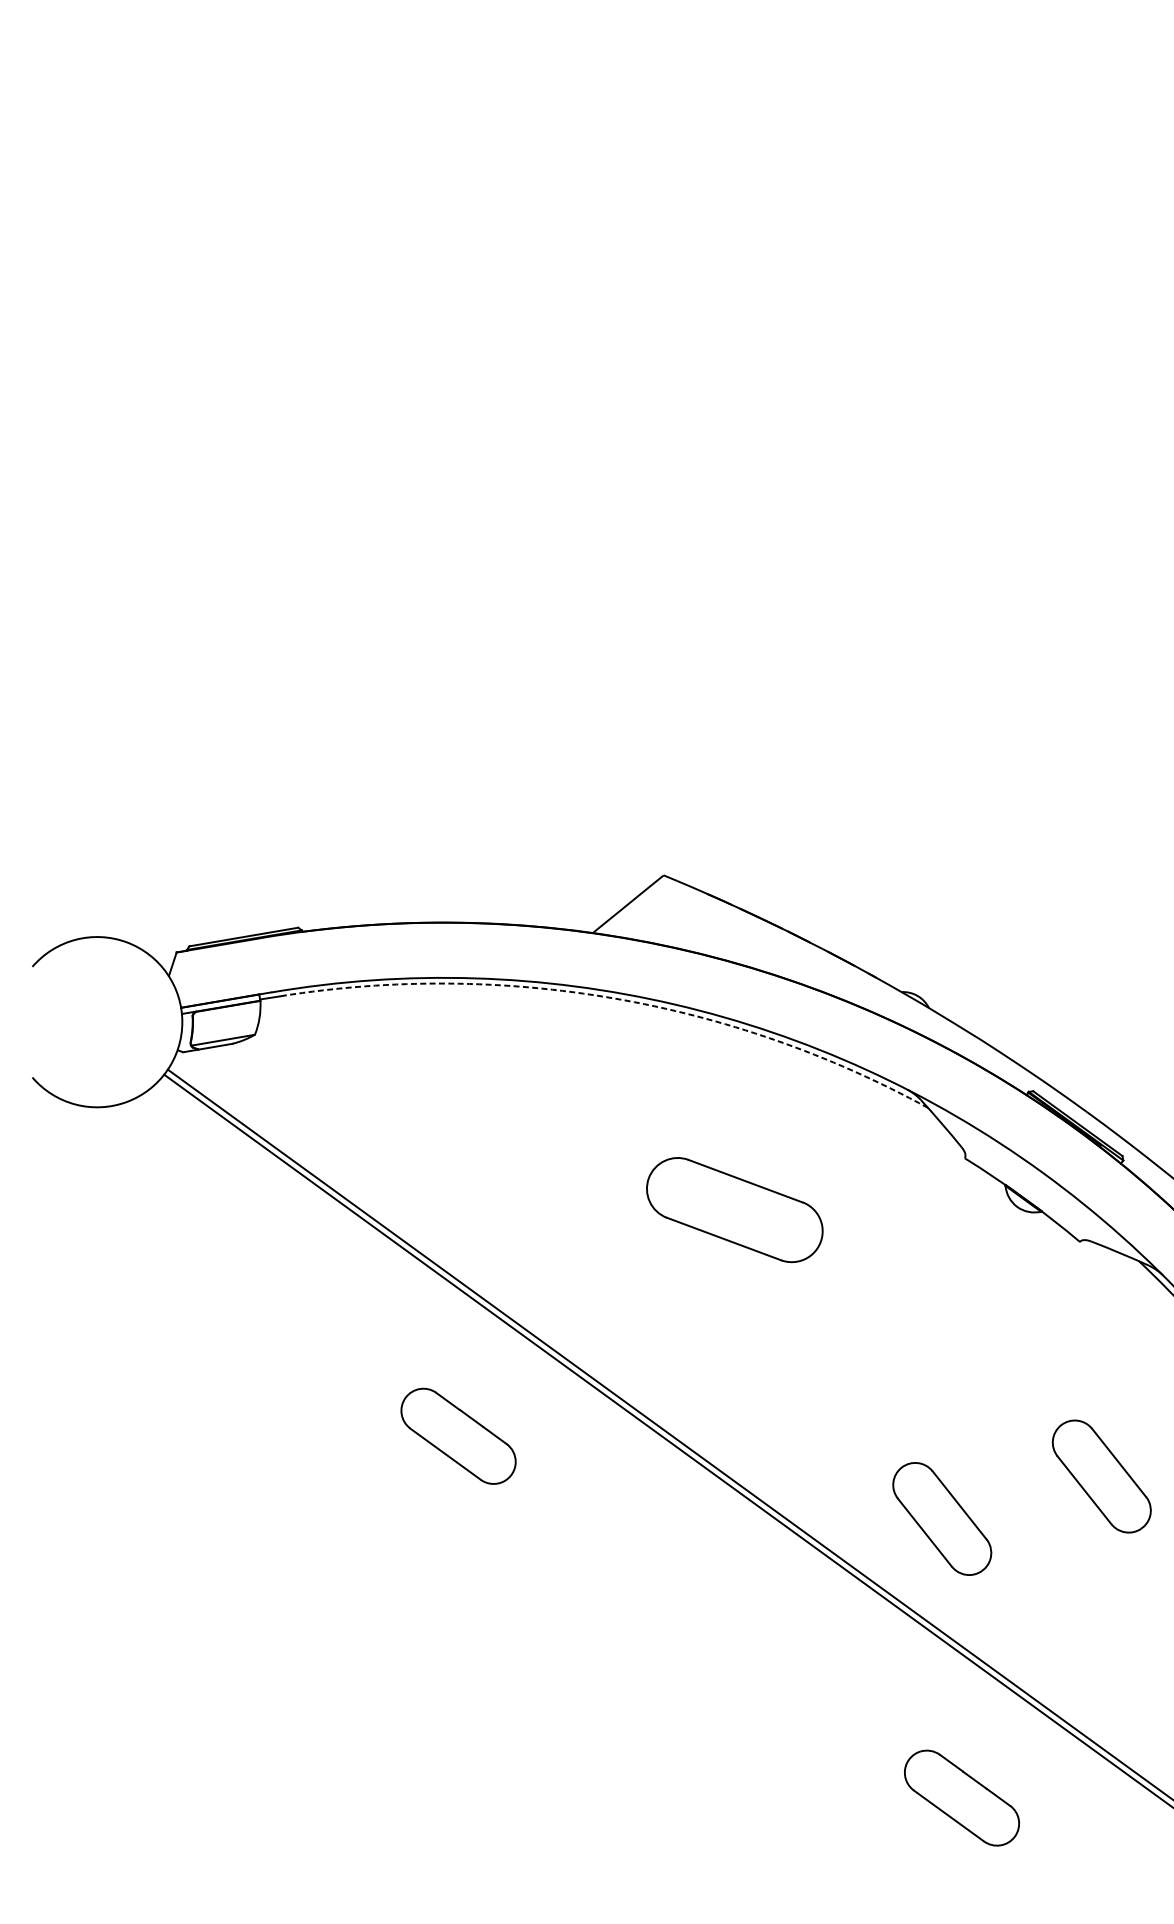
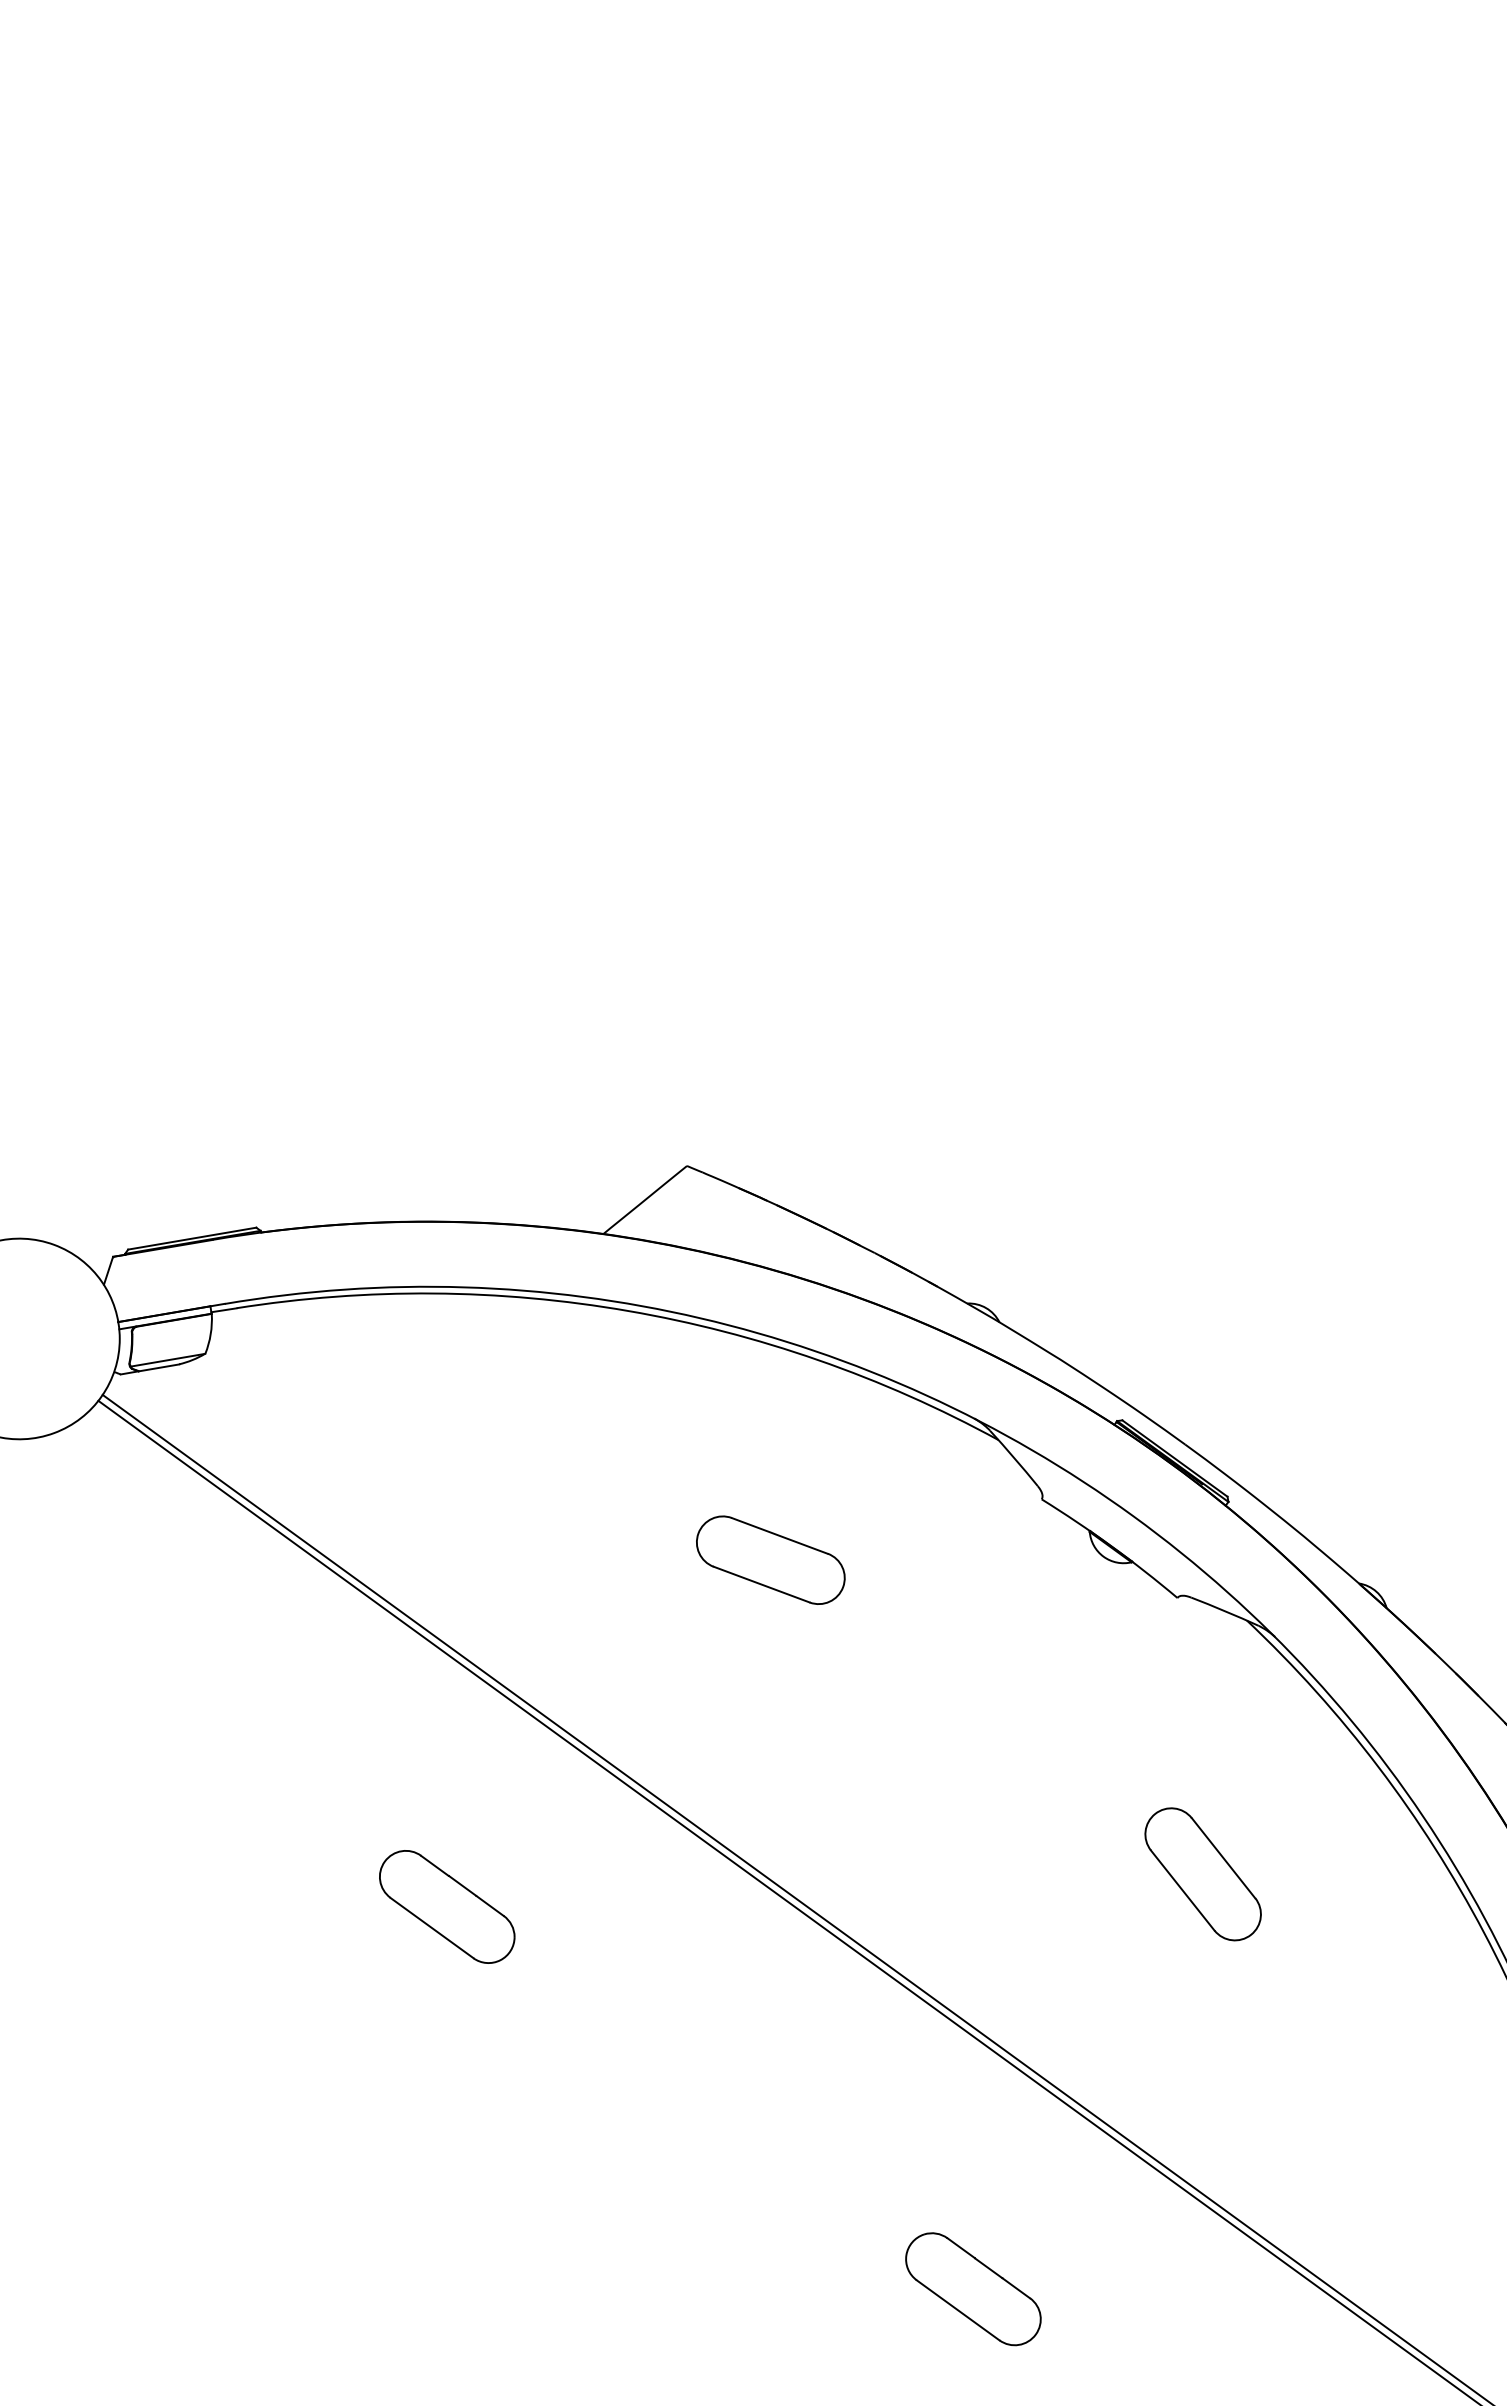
arc: (614, 998) -> (628, 1311), dashed -> solid
part: (734, 1209) -> (770, 1559), size x0.71
part: (458, 1435) -> (447, 1906), moved
part: (941, 1519) -> (1014, 1924), removed
part: (962, 1798) -> (973, 2289), moved

